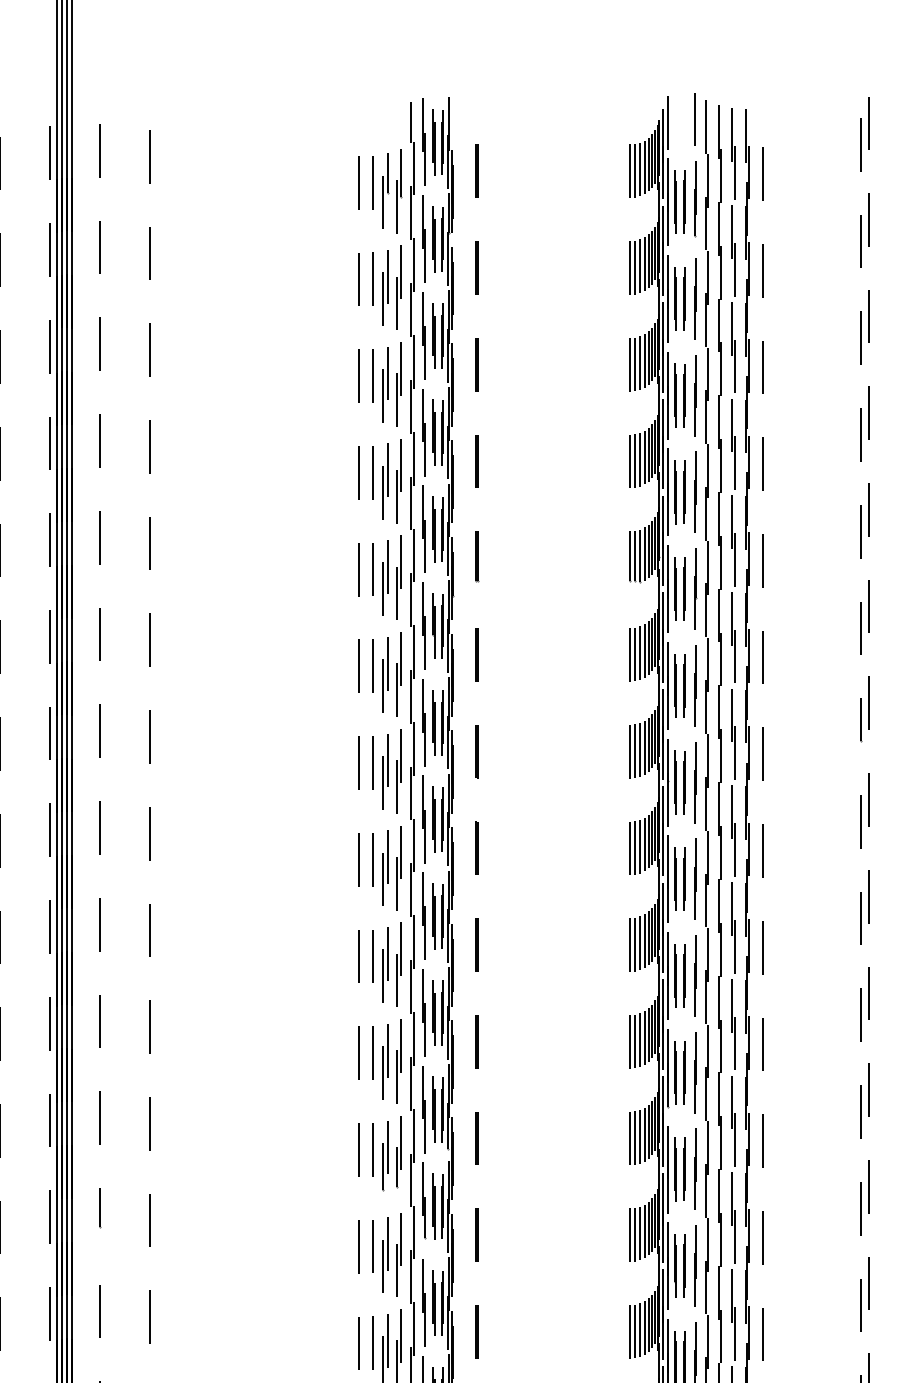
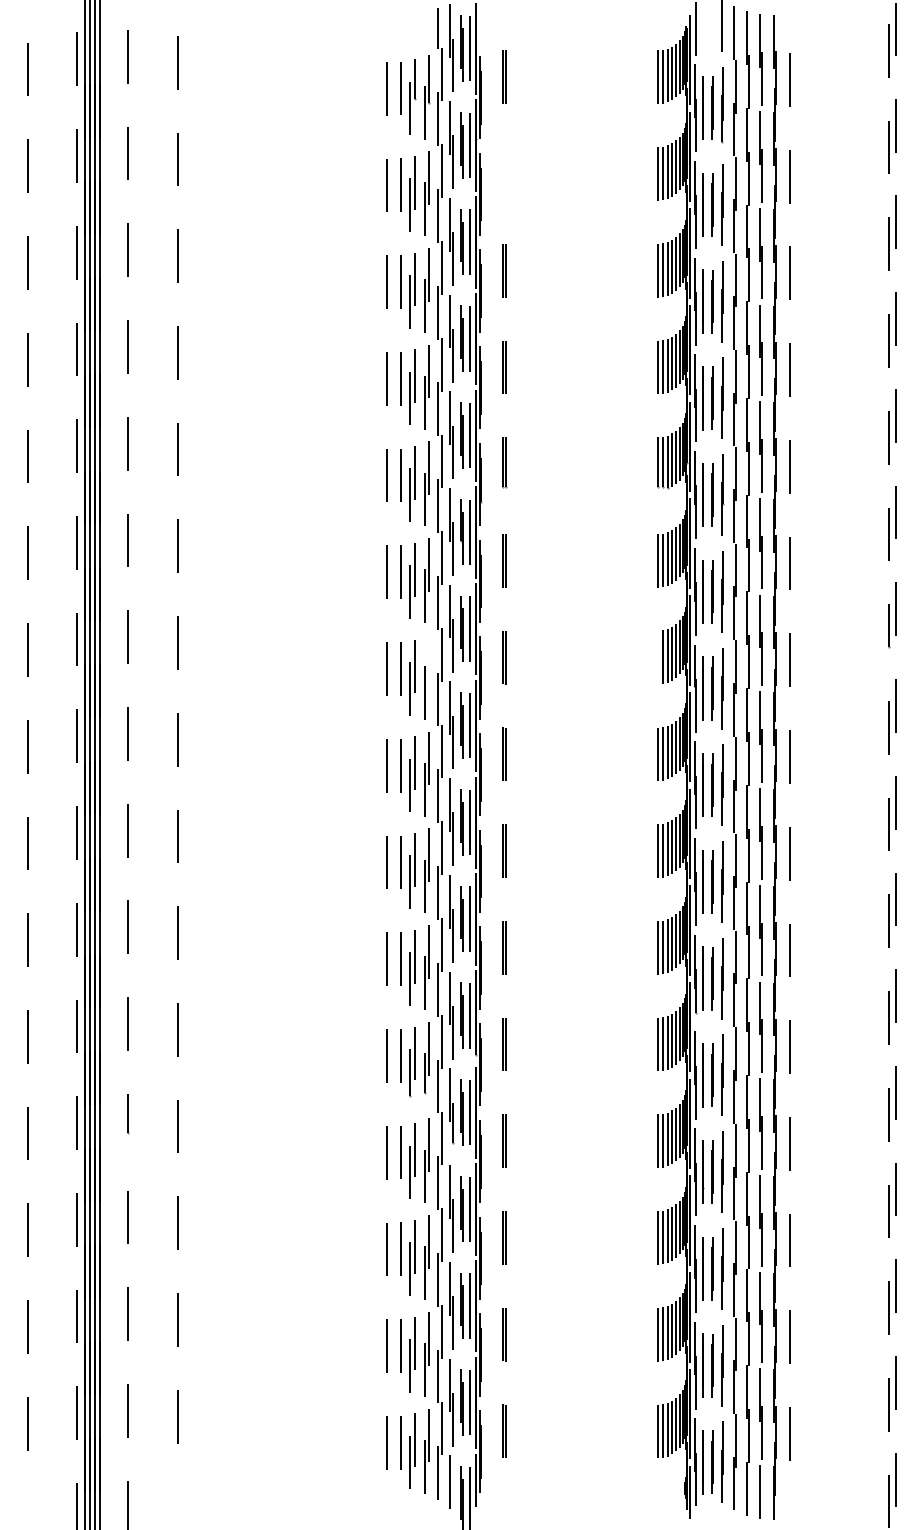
line: (475, 267) -> (503, 173), removed
line: (629, 751) -> (657, 657), removed
line: (400, 755) -> (428, 661), removed

